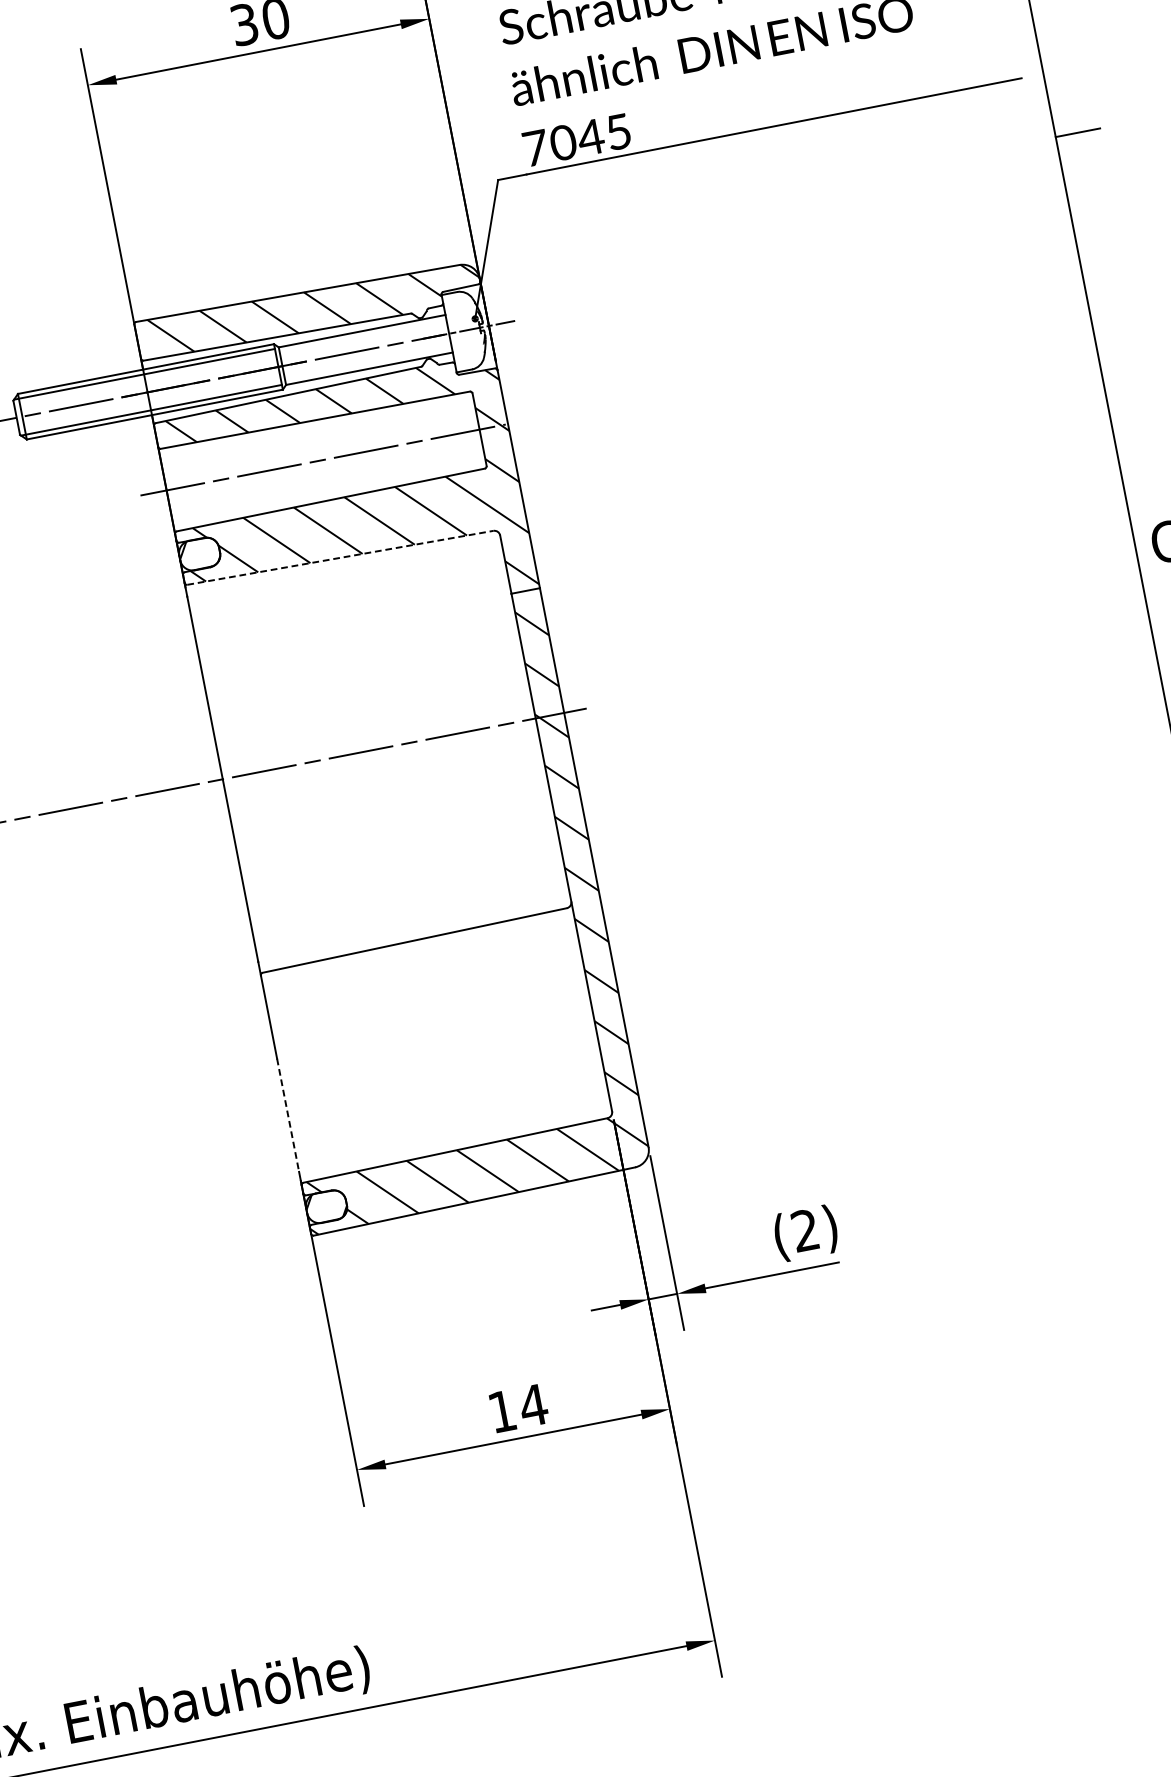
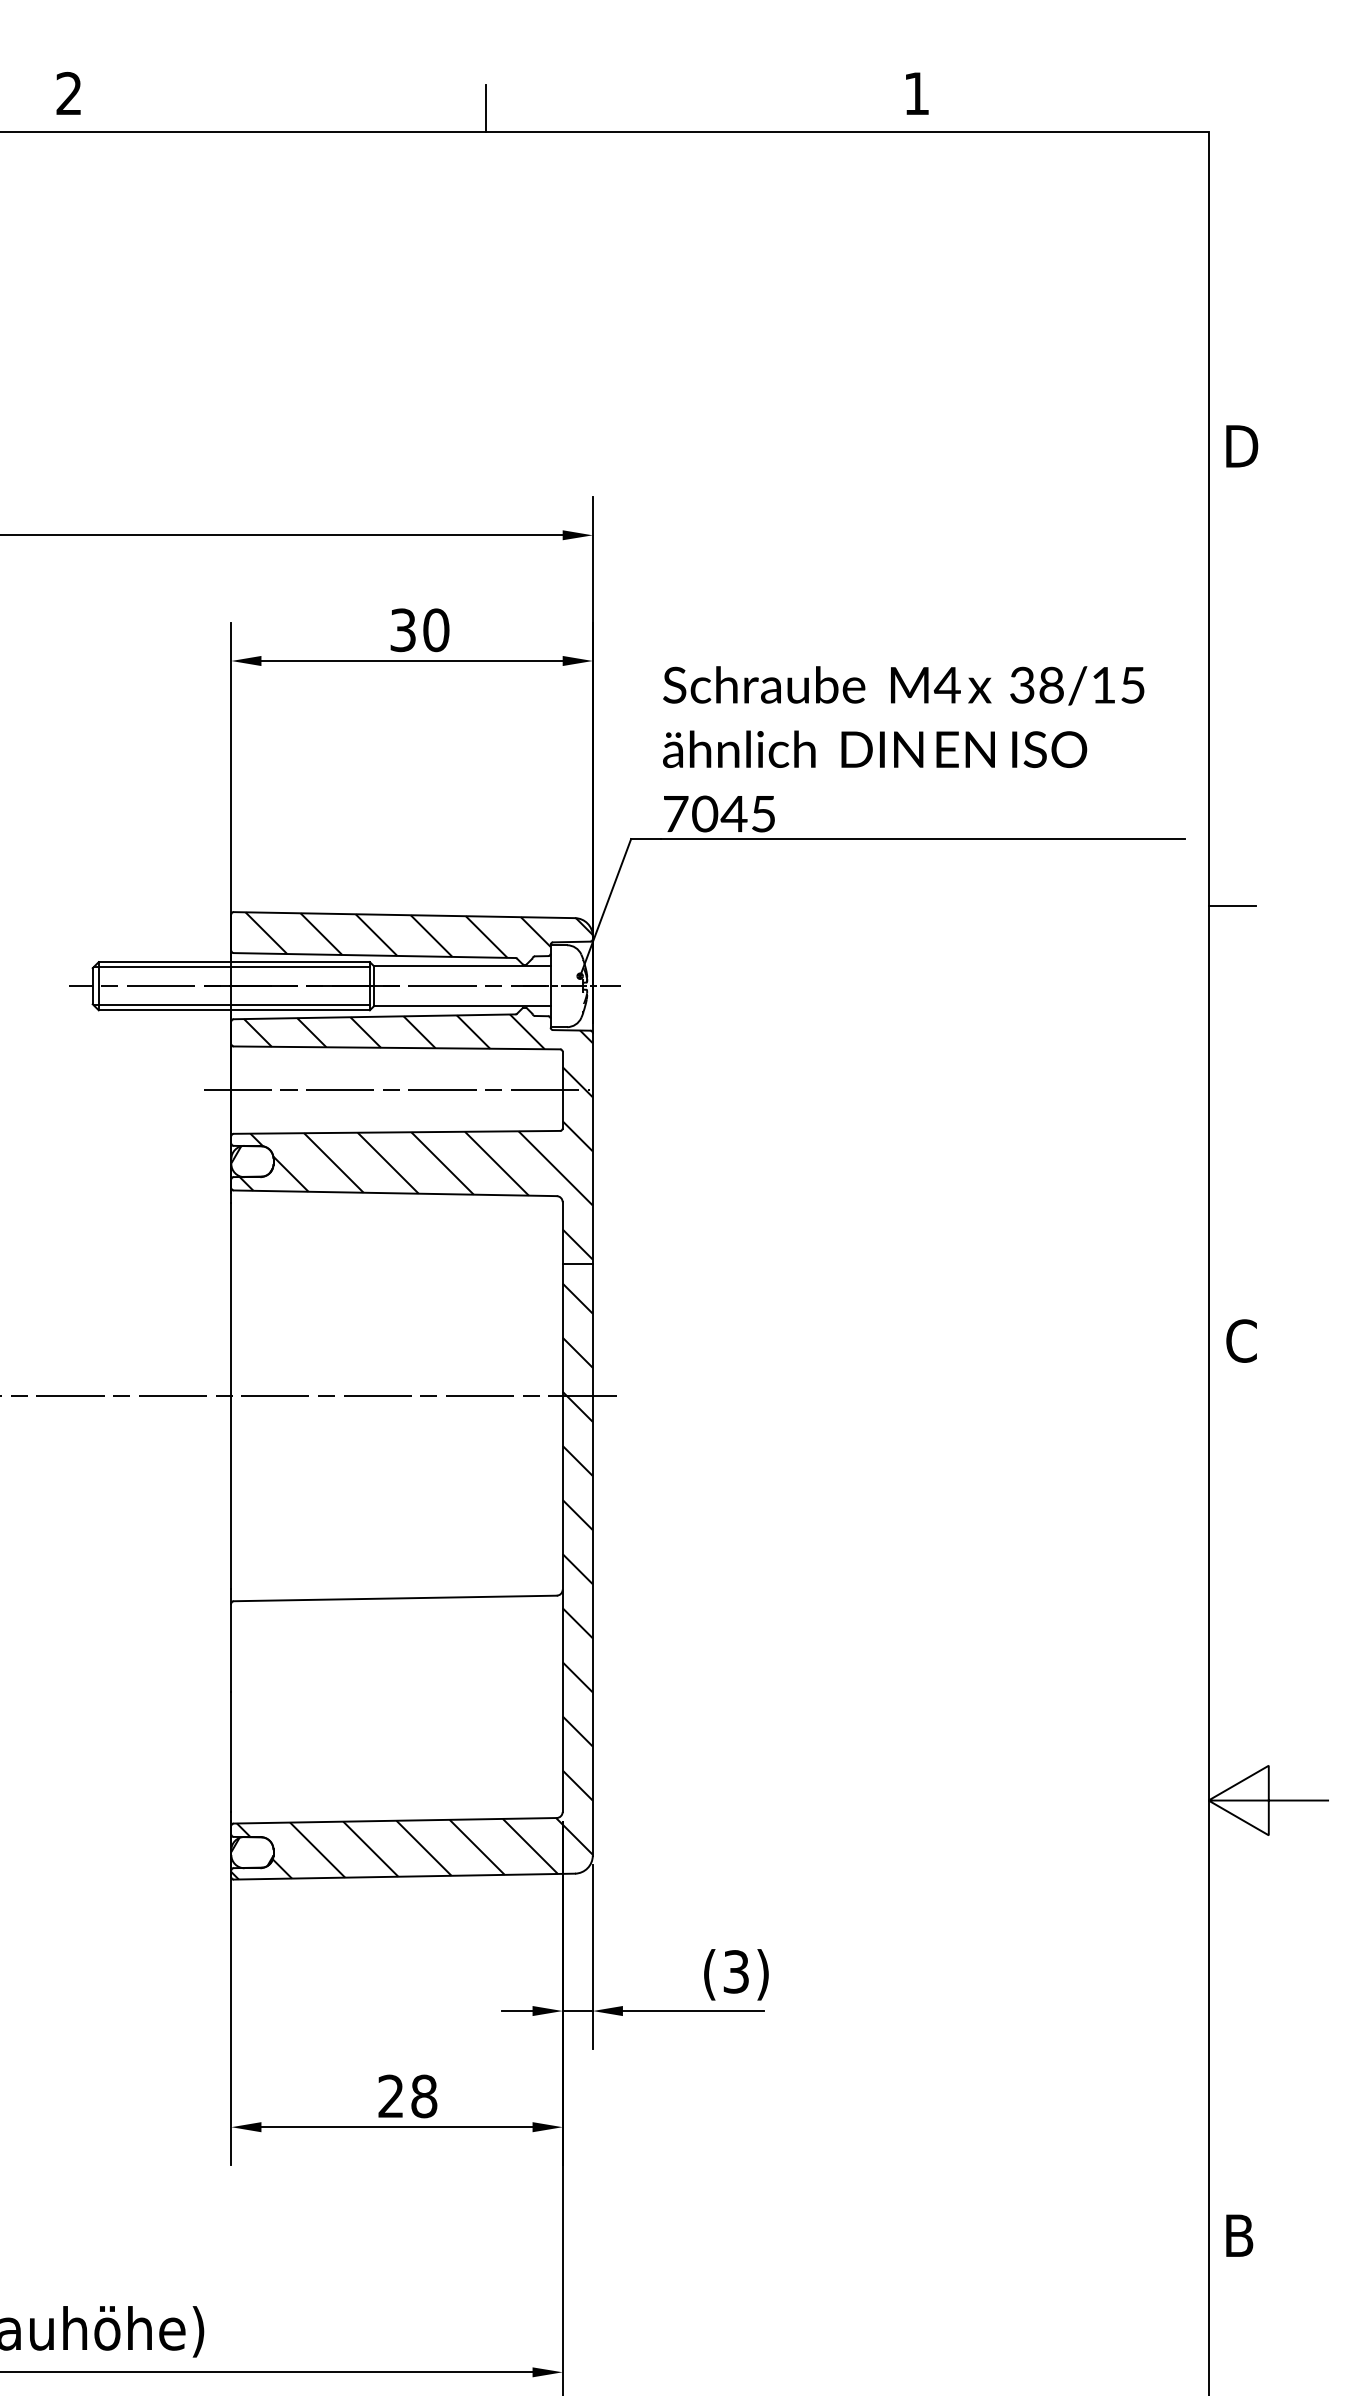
line: (340, 558) -> (395, 1193), dashed -> solid
line: (288, 1115) -> (231, 1751), dashed -> solid
text: (804, 1230) -> (735, 1971), (2) -> (3)
text: (517, 1408) -> (407, 2096), 14 -> 28

